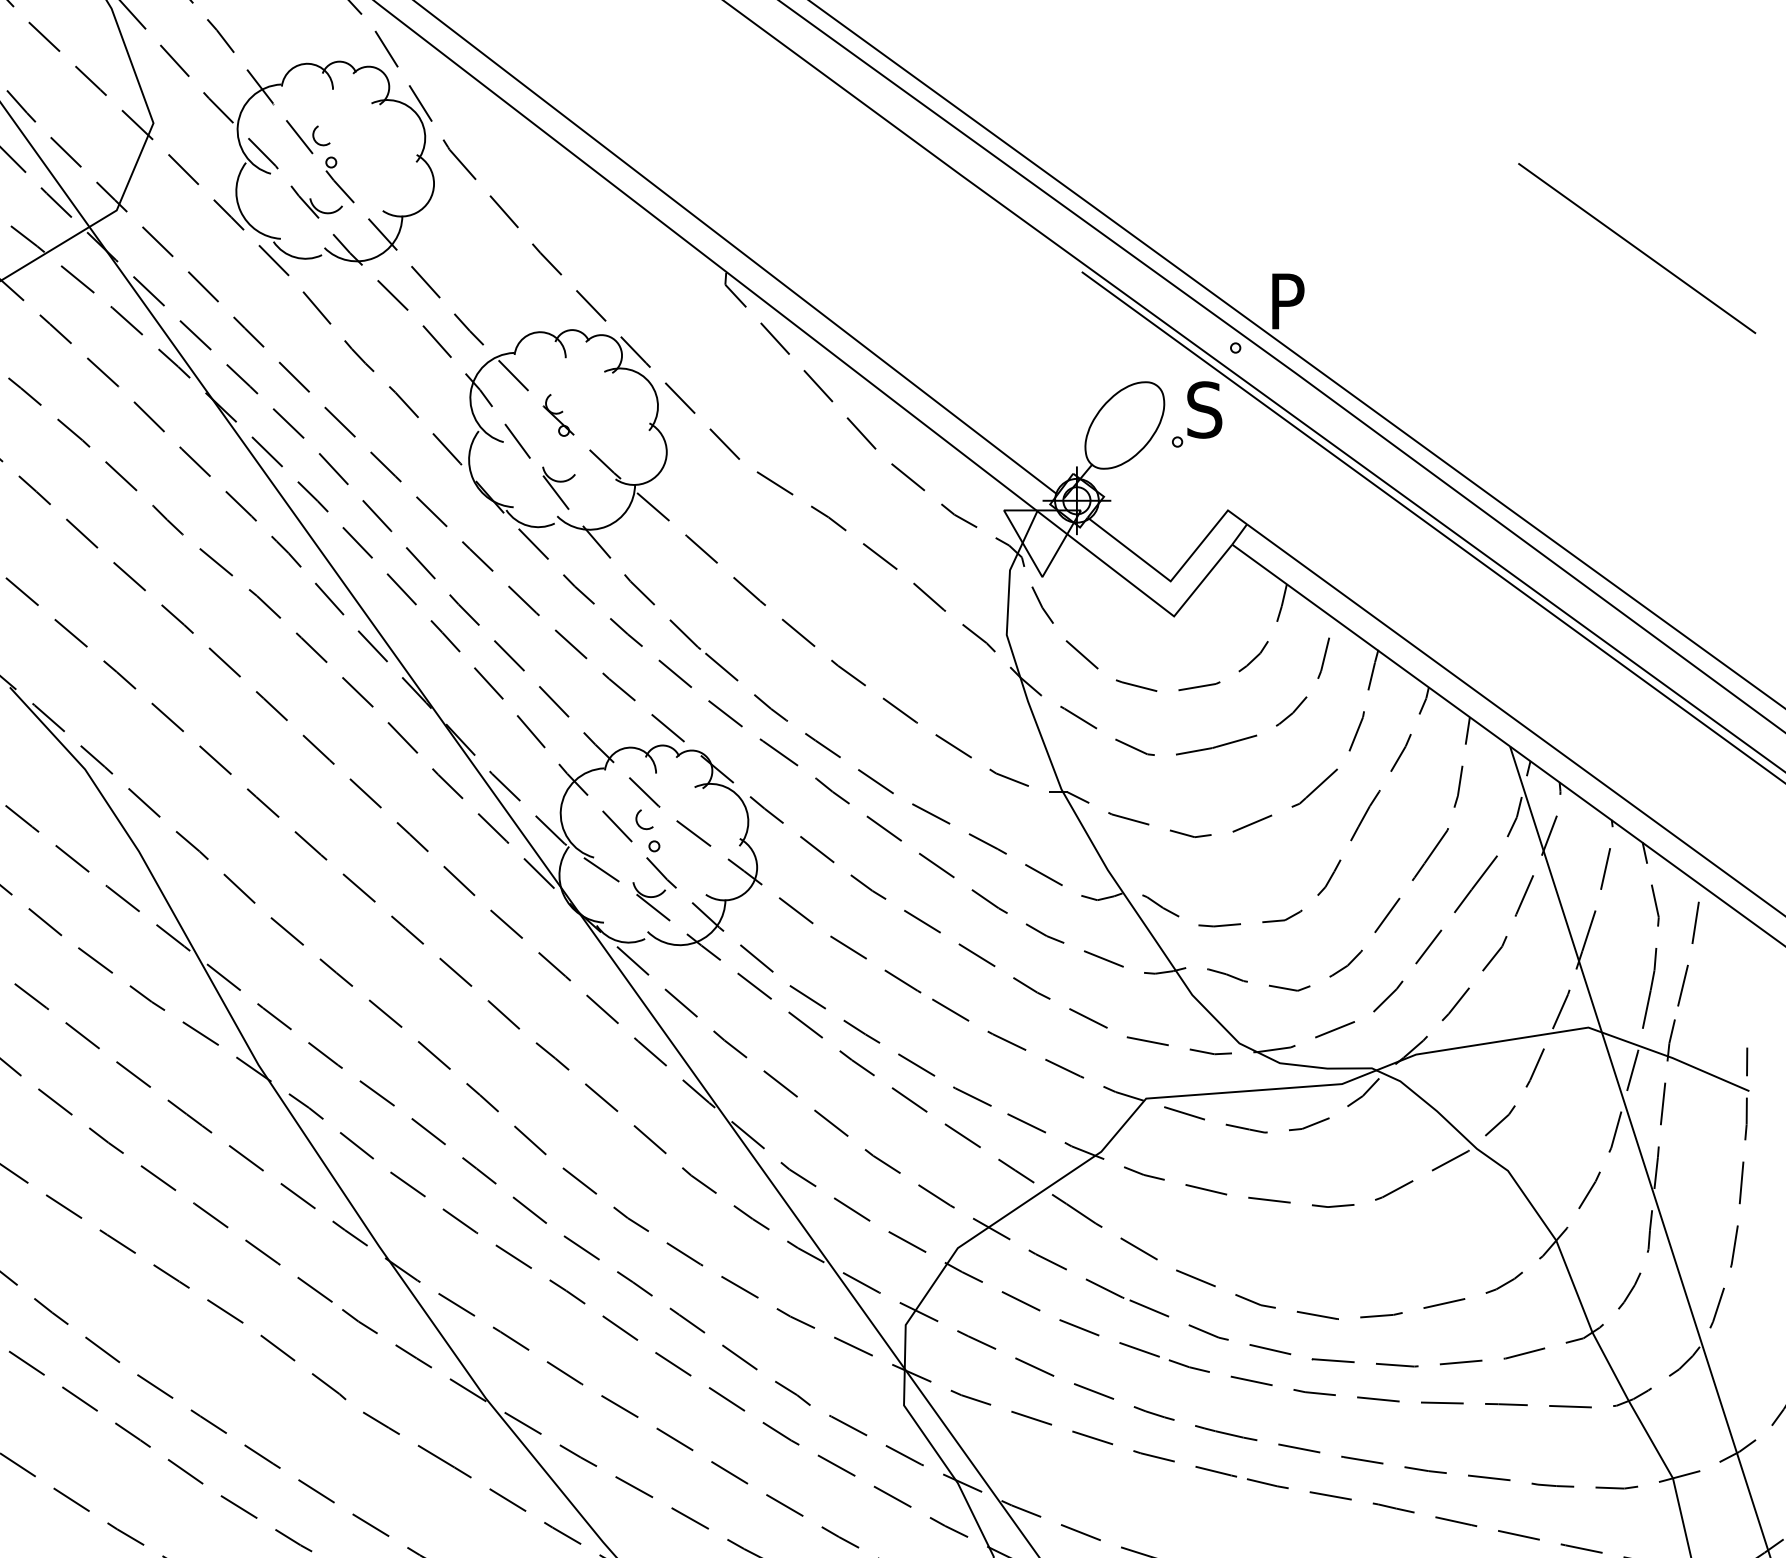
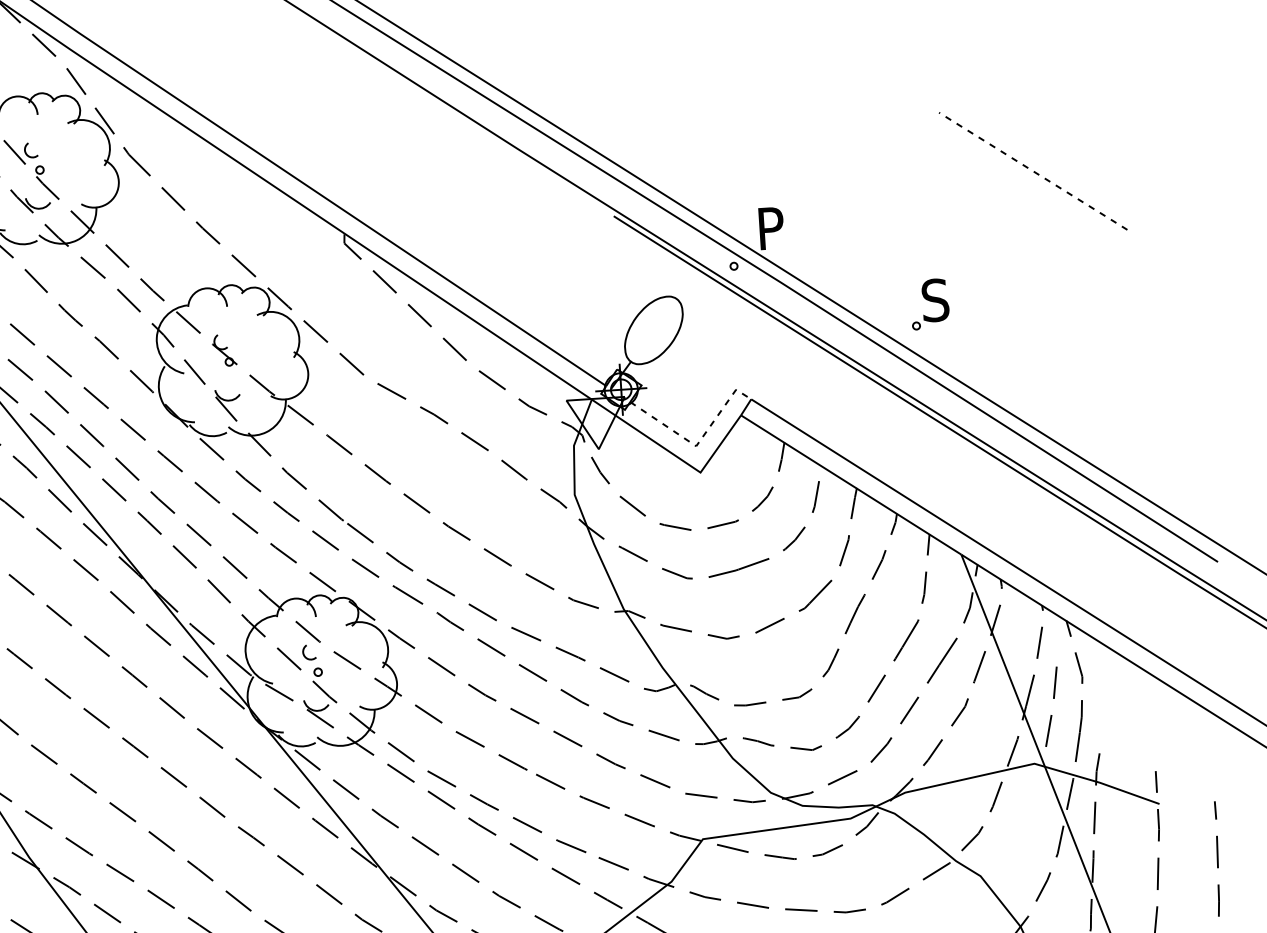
line: (1636, 248) -> (1032, 171), solid -> dashed
part: (1197, 414) -> (930, 304), moved
line: (1174, 576) -> (698, 442), solid -> dashed
line: (1691, 943) -> (1053, 698), moved

